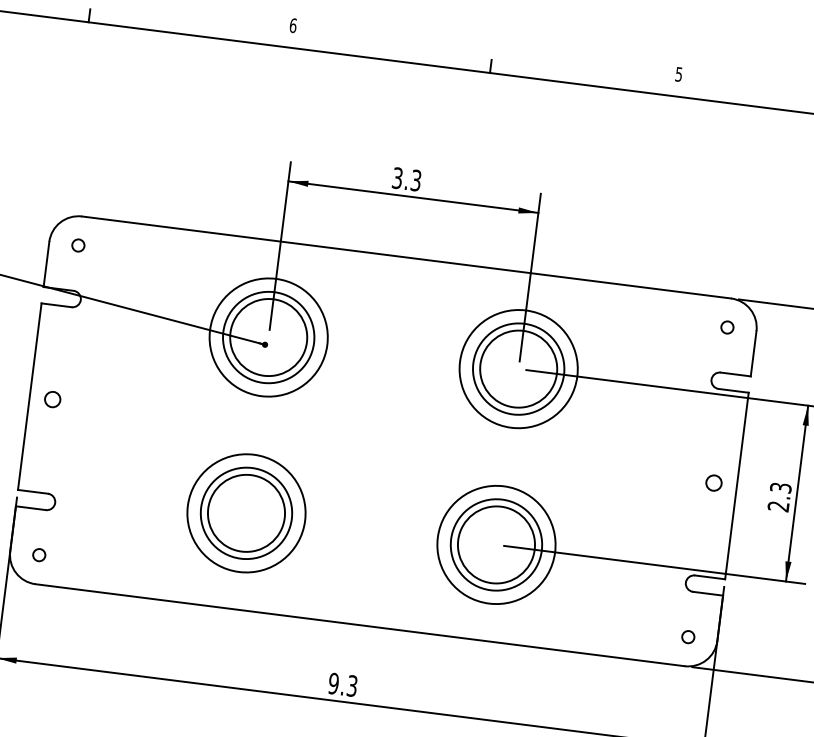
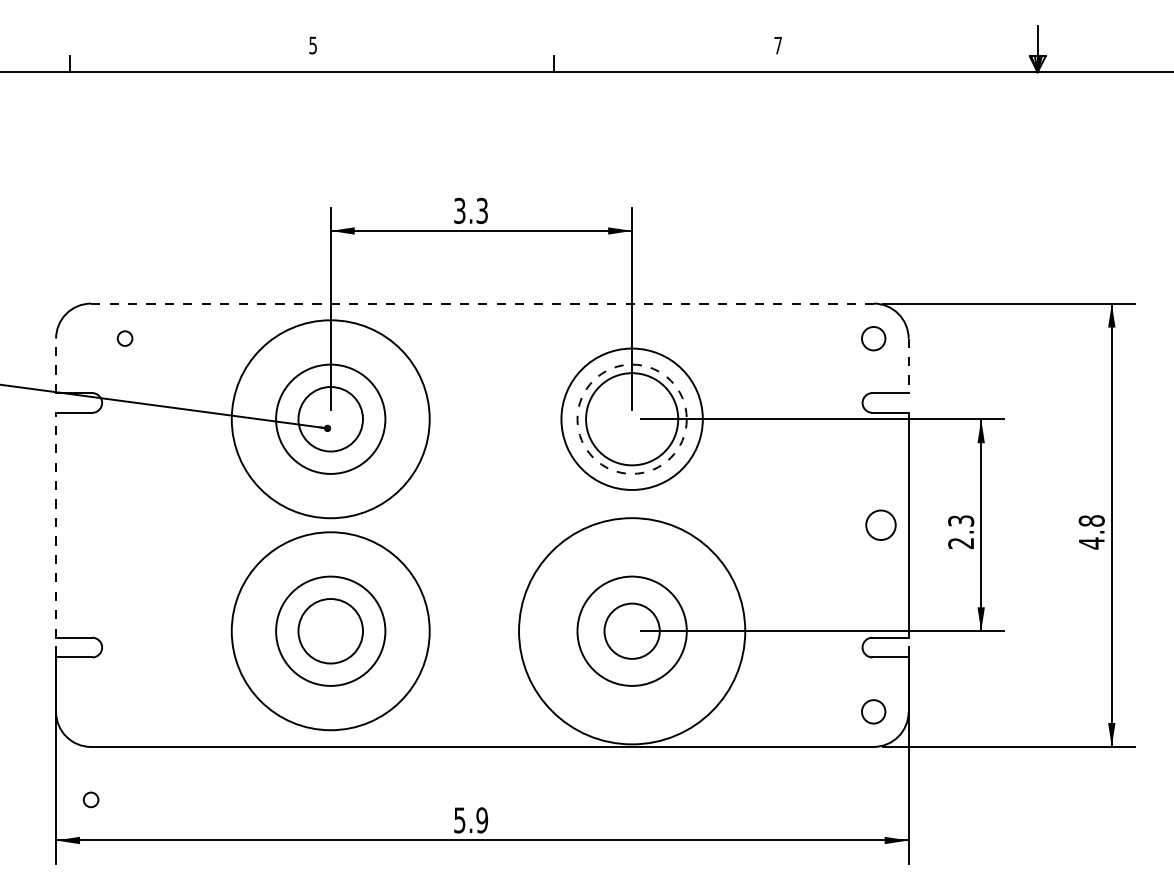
text: (293, 25) -> (313, 45), 6 -> 5
text: (678, 74) -> (777, 45), 5 -> 7
circle: (77, 245) -> (124, 338), moved
line: (406, 257) -> (482, 303), solid -> dashed
line: (46, 264) -> (56, 365), solid -> dashed
circle: (727, 327) -> (873, 338), size x1.6
circle: (268, 336) -> (330, 418), size x1.4
circle: (268, 337) -> (330, 419), size x0.7
line: (753, 354) -> (908, 366), solid -> dashed
circle: (518, 368) -> (631, 418), solid -> dashed
line: (30, 396) -> (56, 524), solid -> dashed
circle: (52, 399) -> (83, 525), removed
circle: (713, 483) -> (880, 525), size x1.6
circle: (246, 512) -> (330, 630), size x1.4
circle: (246, 513) -> (330, 631), size x0.7
circle: (496, 544) -> (631, 630), size x1.6
circle: (496, 545) -> (632, 631), size x0.6
circle: (38, 554) -> (90, 799), moved
circle: (688, 636) -> (873, 711), size x1.6
text: (343, 685) -> (471, 820), 9.3 -> 5.9

